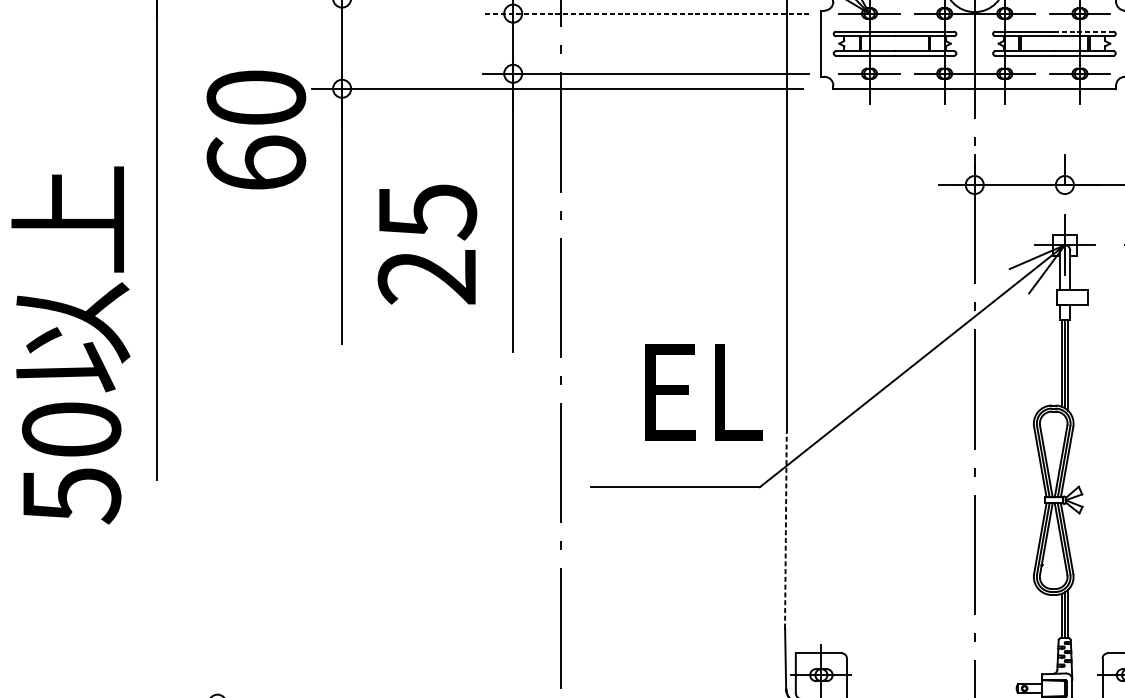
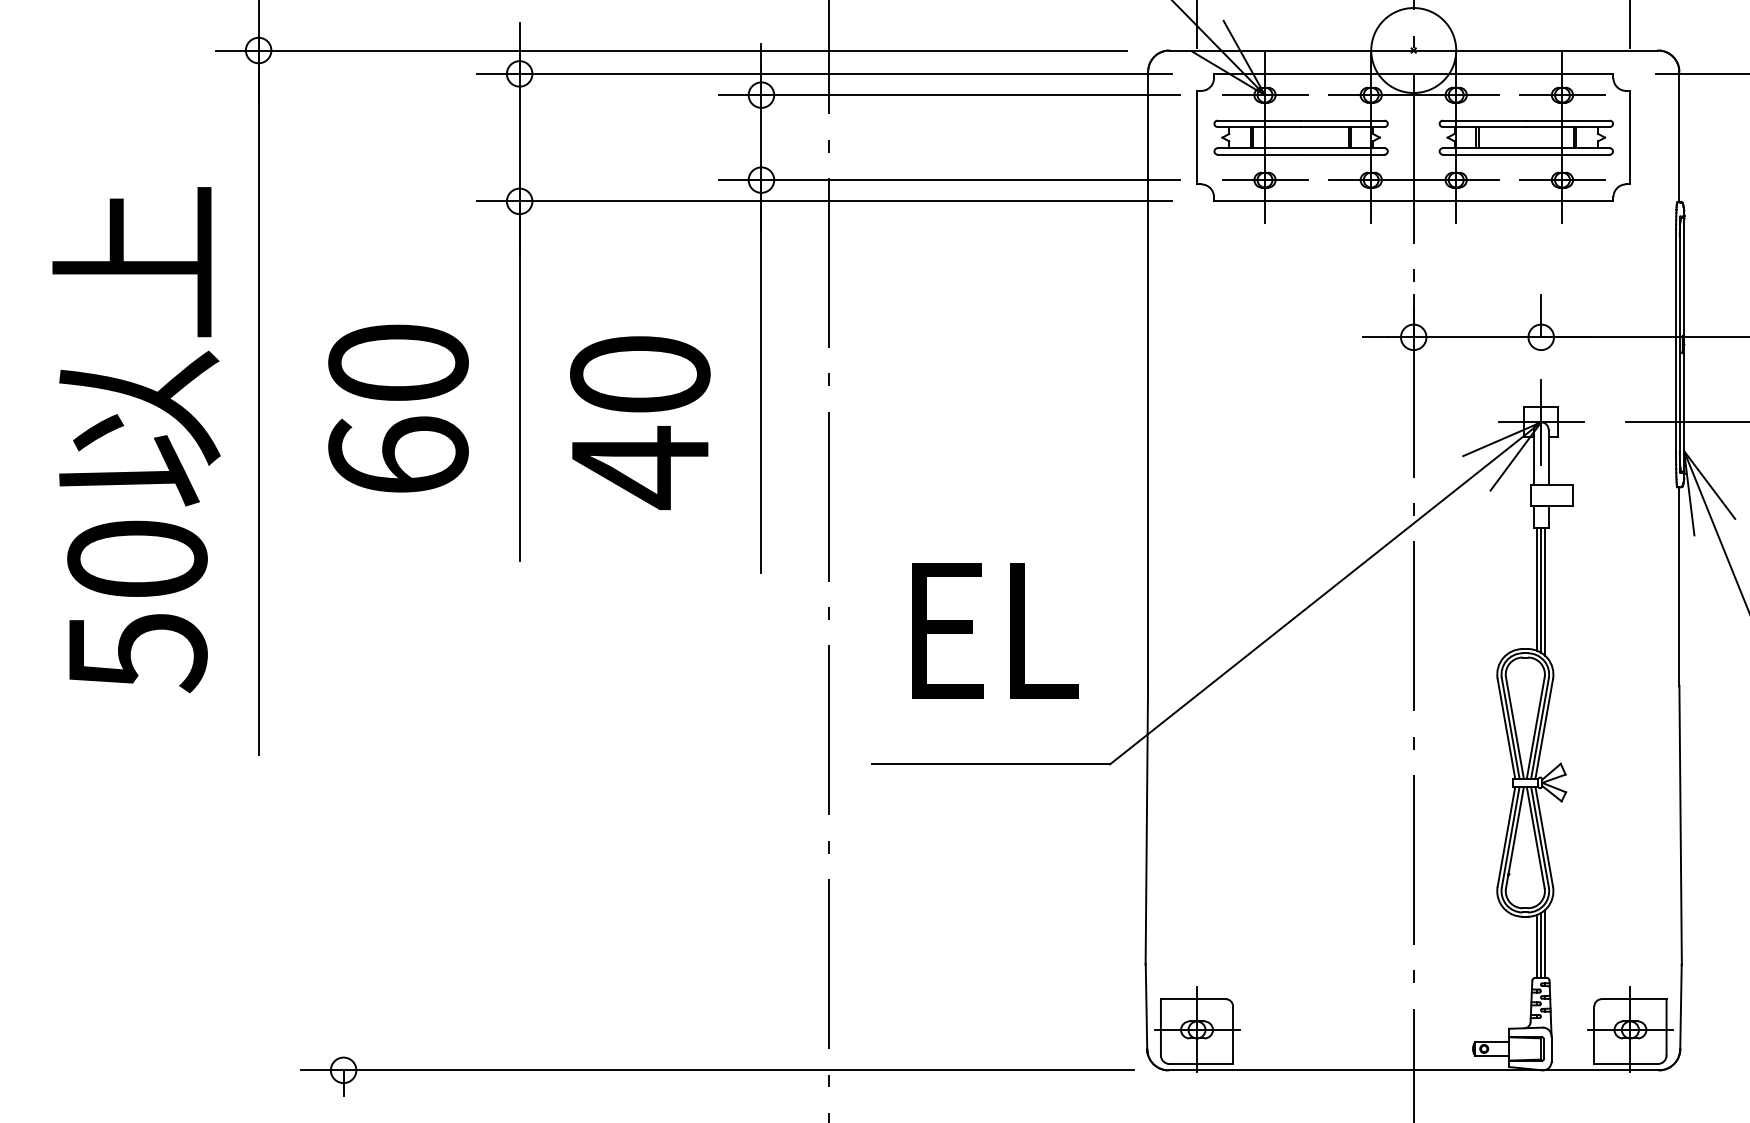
line: (646, 13) -> (949, 95), dashed -> solid
line: (1084, 31) -> (1568, 120), dashed -> solid
text: (256, 129) -> (398, 408), moved
text: (427, 245) -> (640, 422), 25 -> 40
text: (70, 345) -> (136, 440), moved
text: (704, 392) -> (995, 630), moved
line: (785, 529) -> (1146, 824), dashed -> solid

